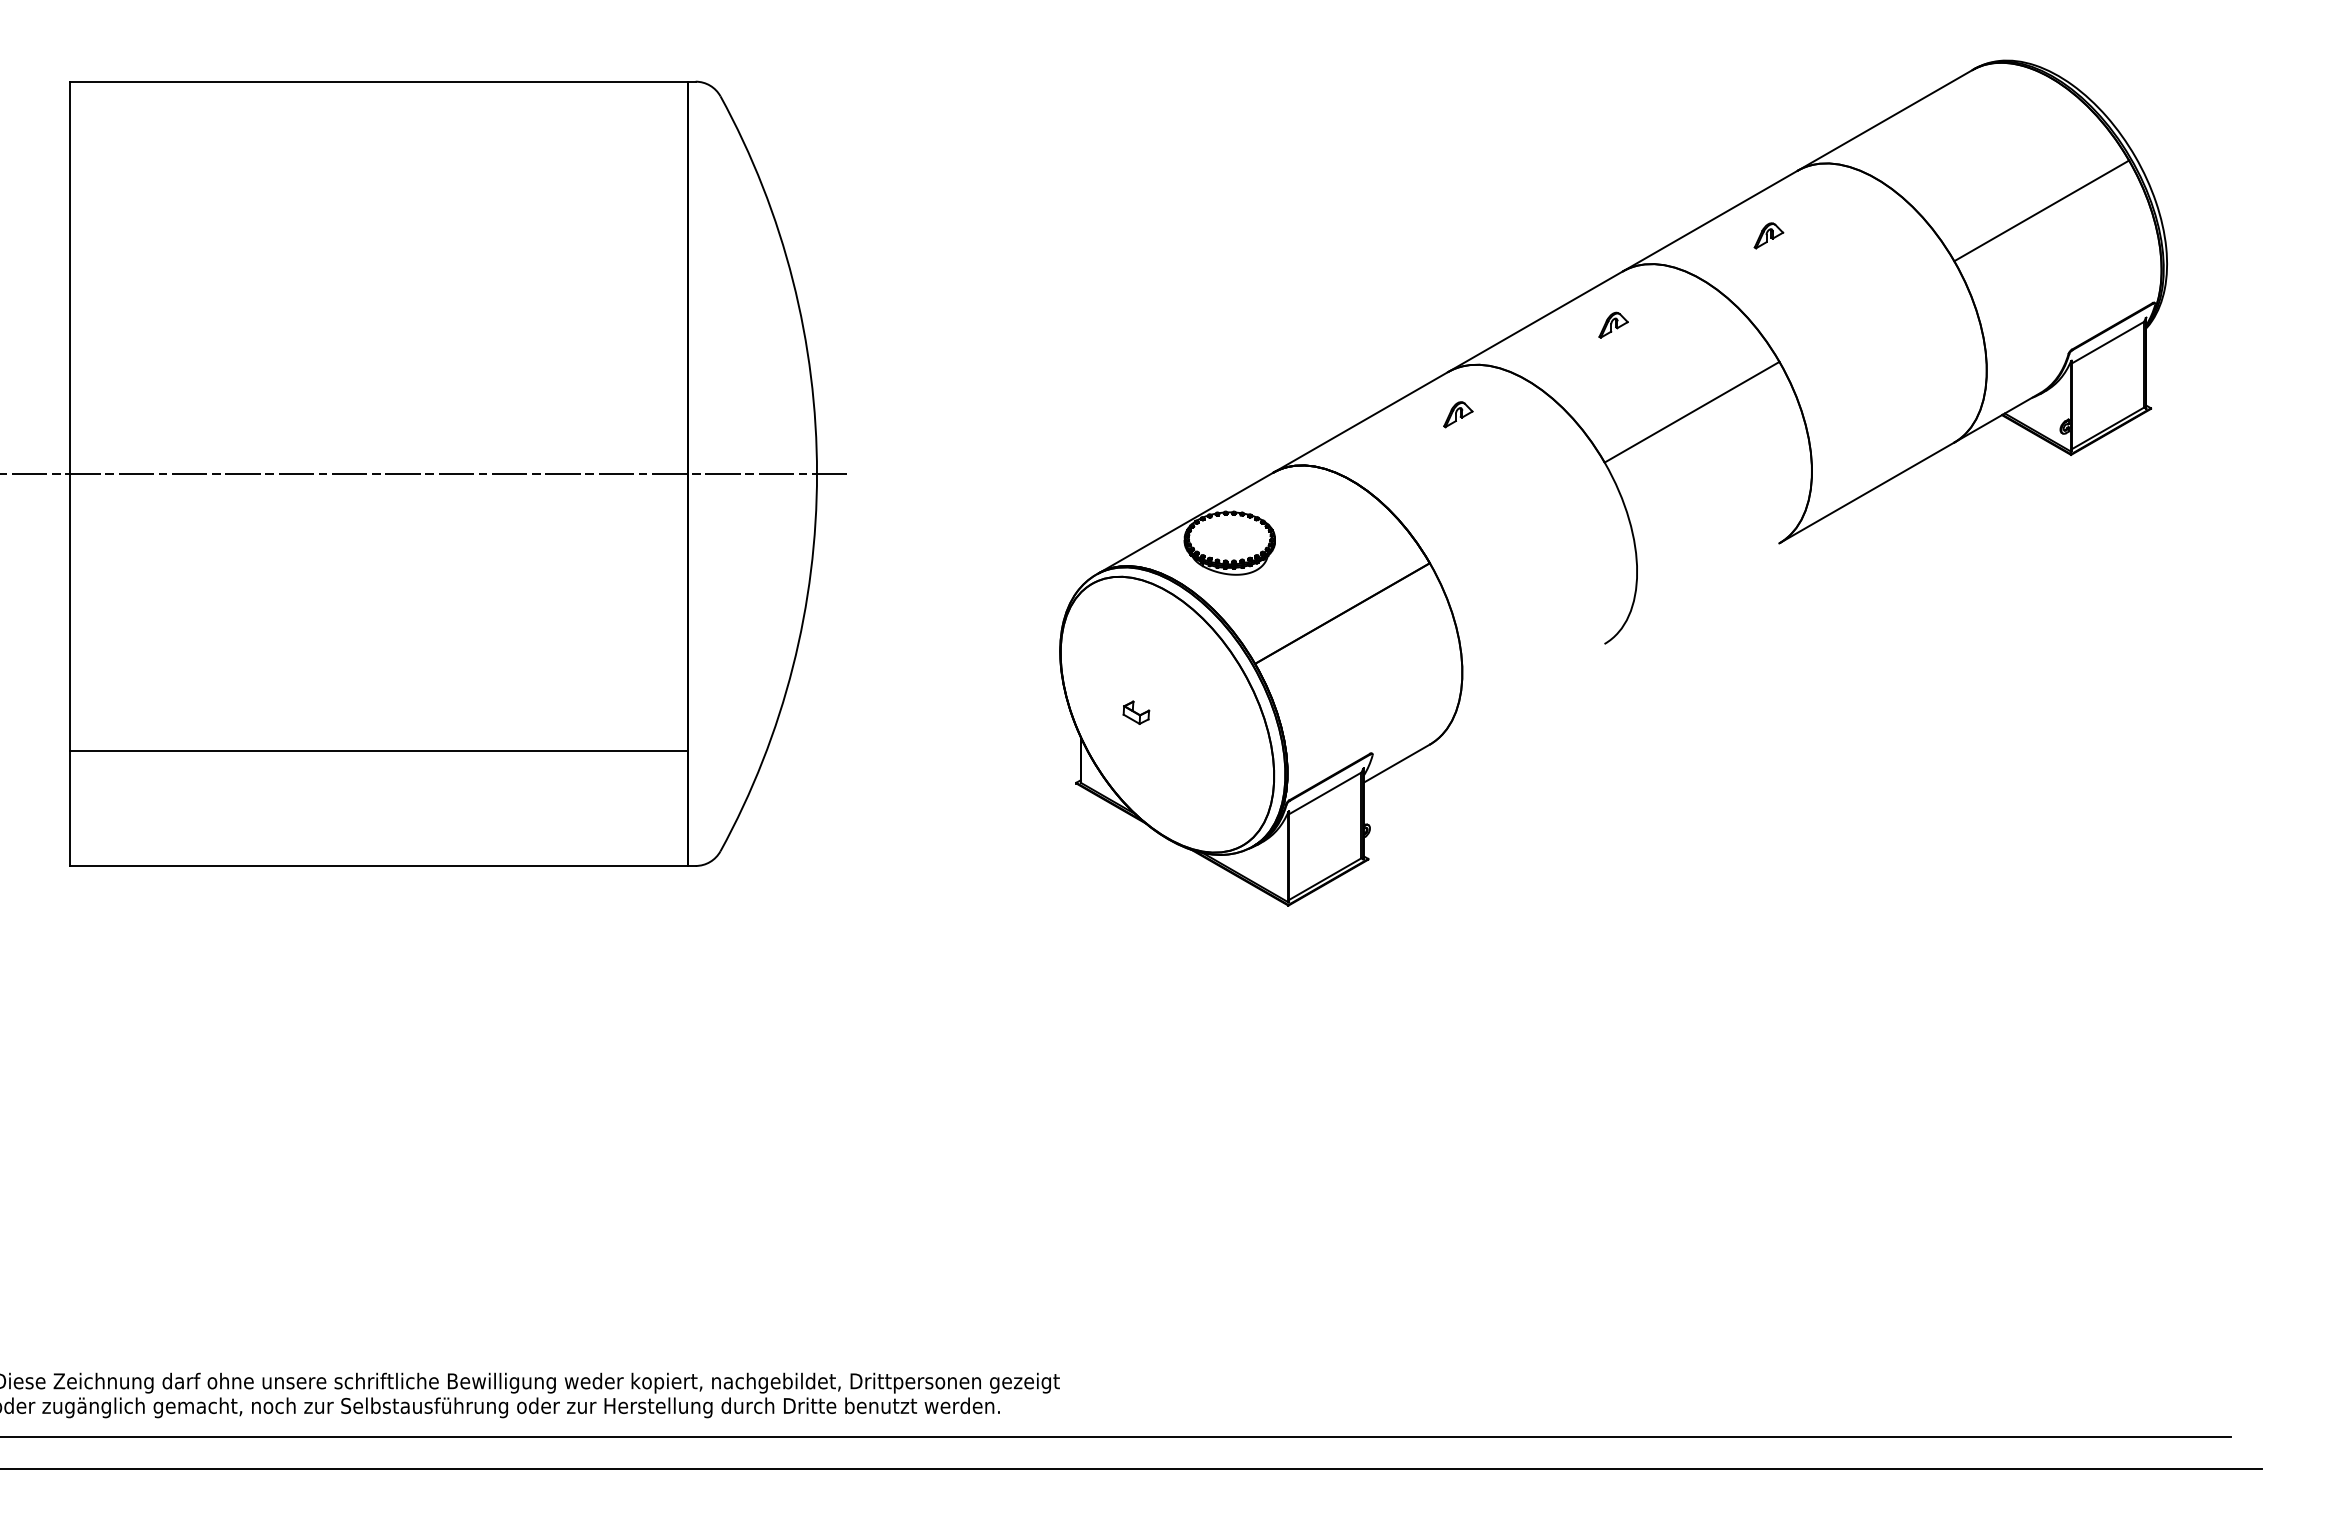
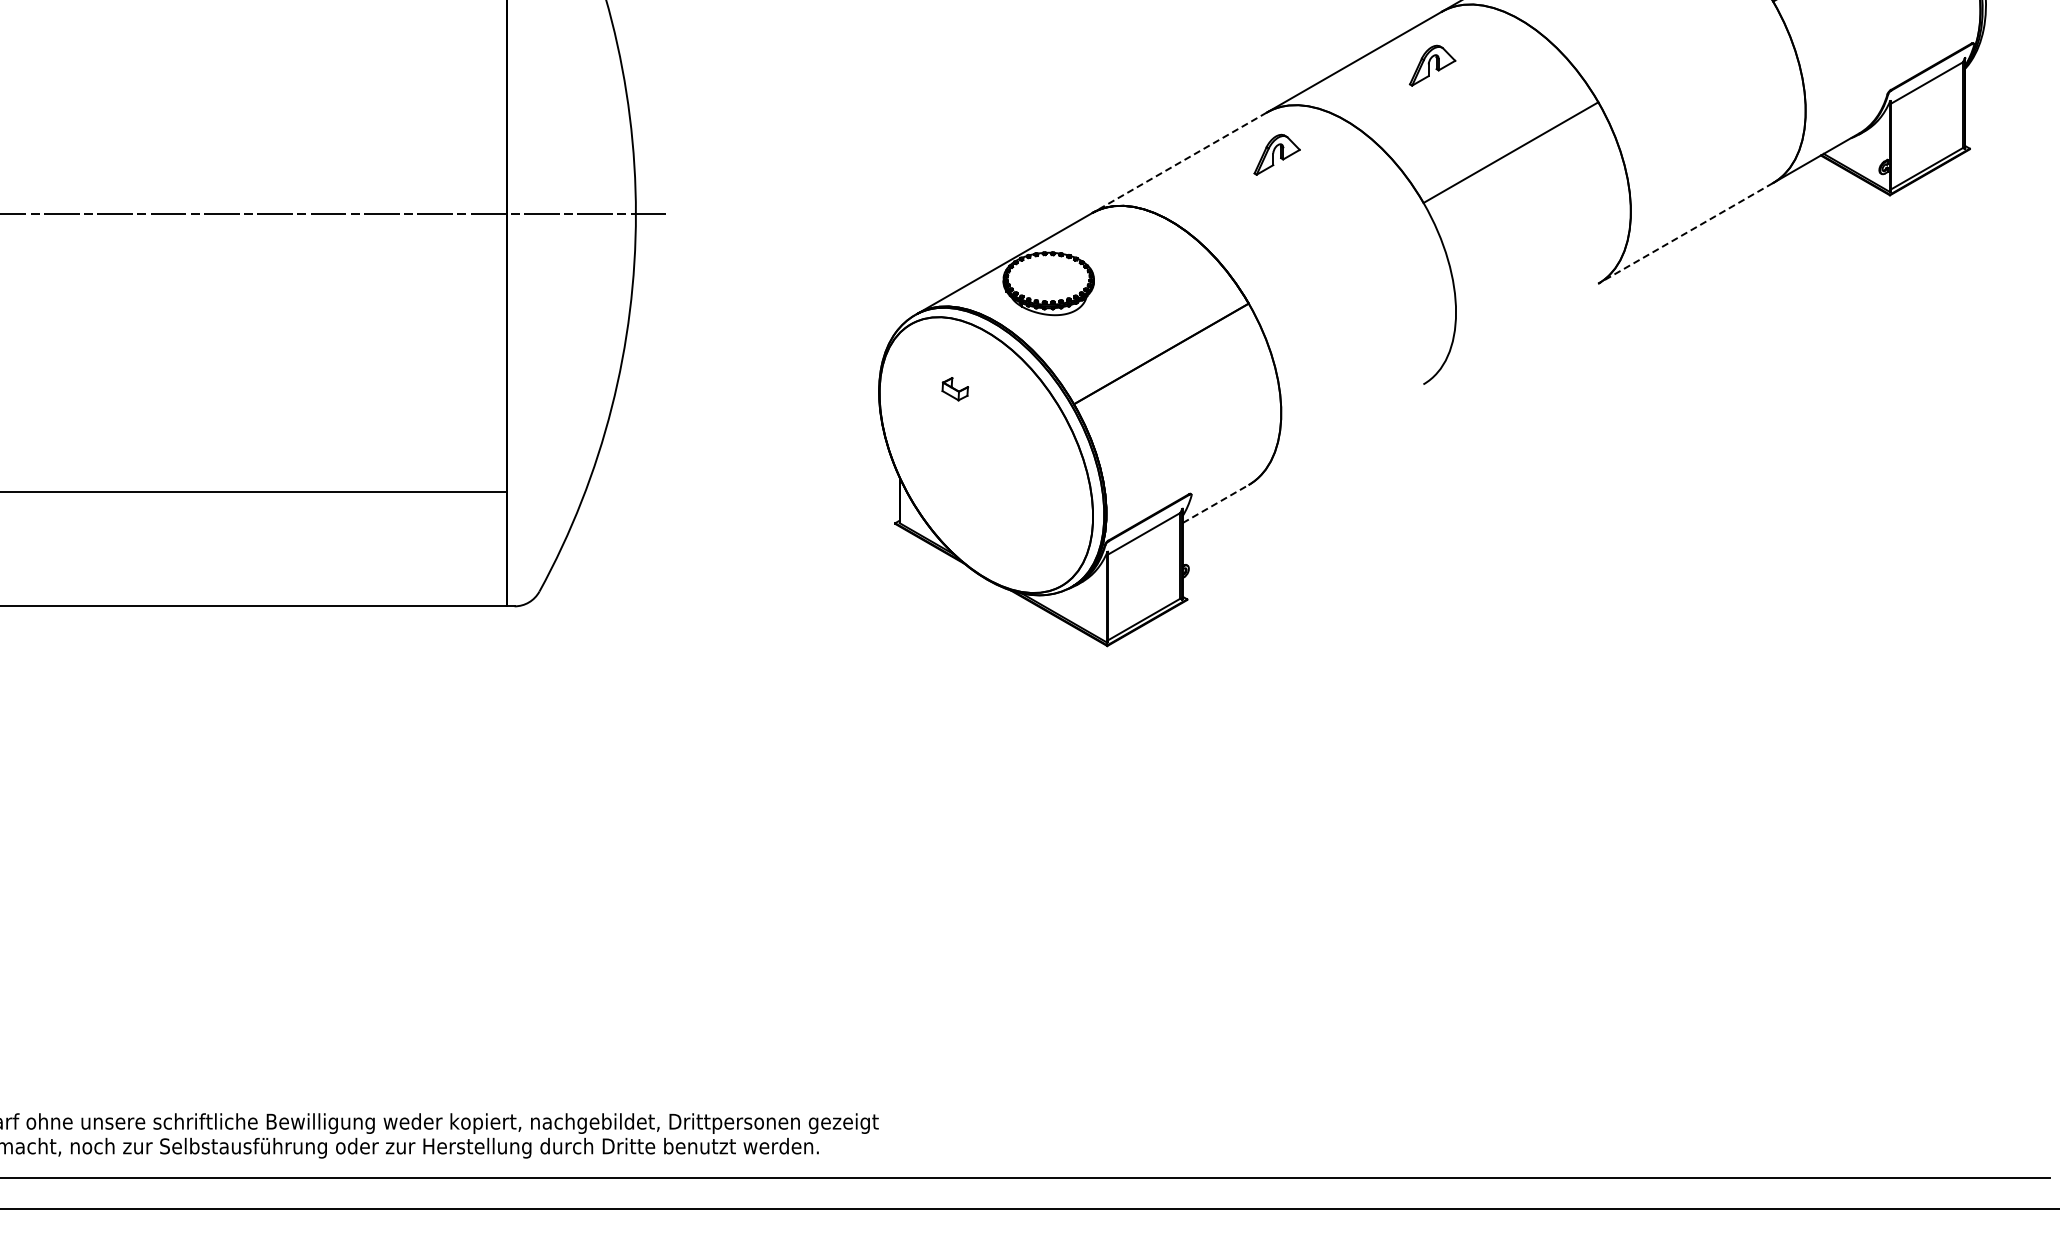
part: (1613, 324) -> (1432, 64), size x1.6
part: (1458, 414) -> (1277, 154), size x1.6
line: (1360, 422) -> (1179, 162), solid -> dashed
line: (1866, 493) -> (1685, 233), solid -> dashed
part: (1136, 712) -> (955, 388), moved
line: (1397, 763) -> (1216, 503), solid -> dashed

